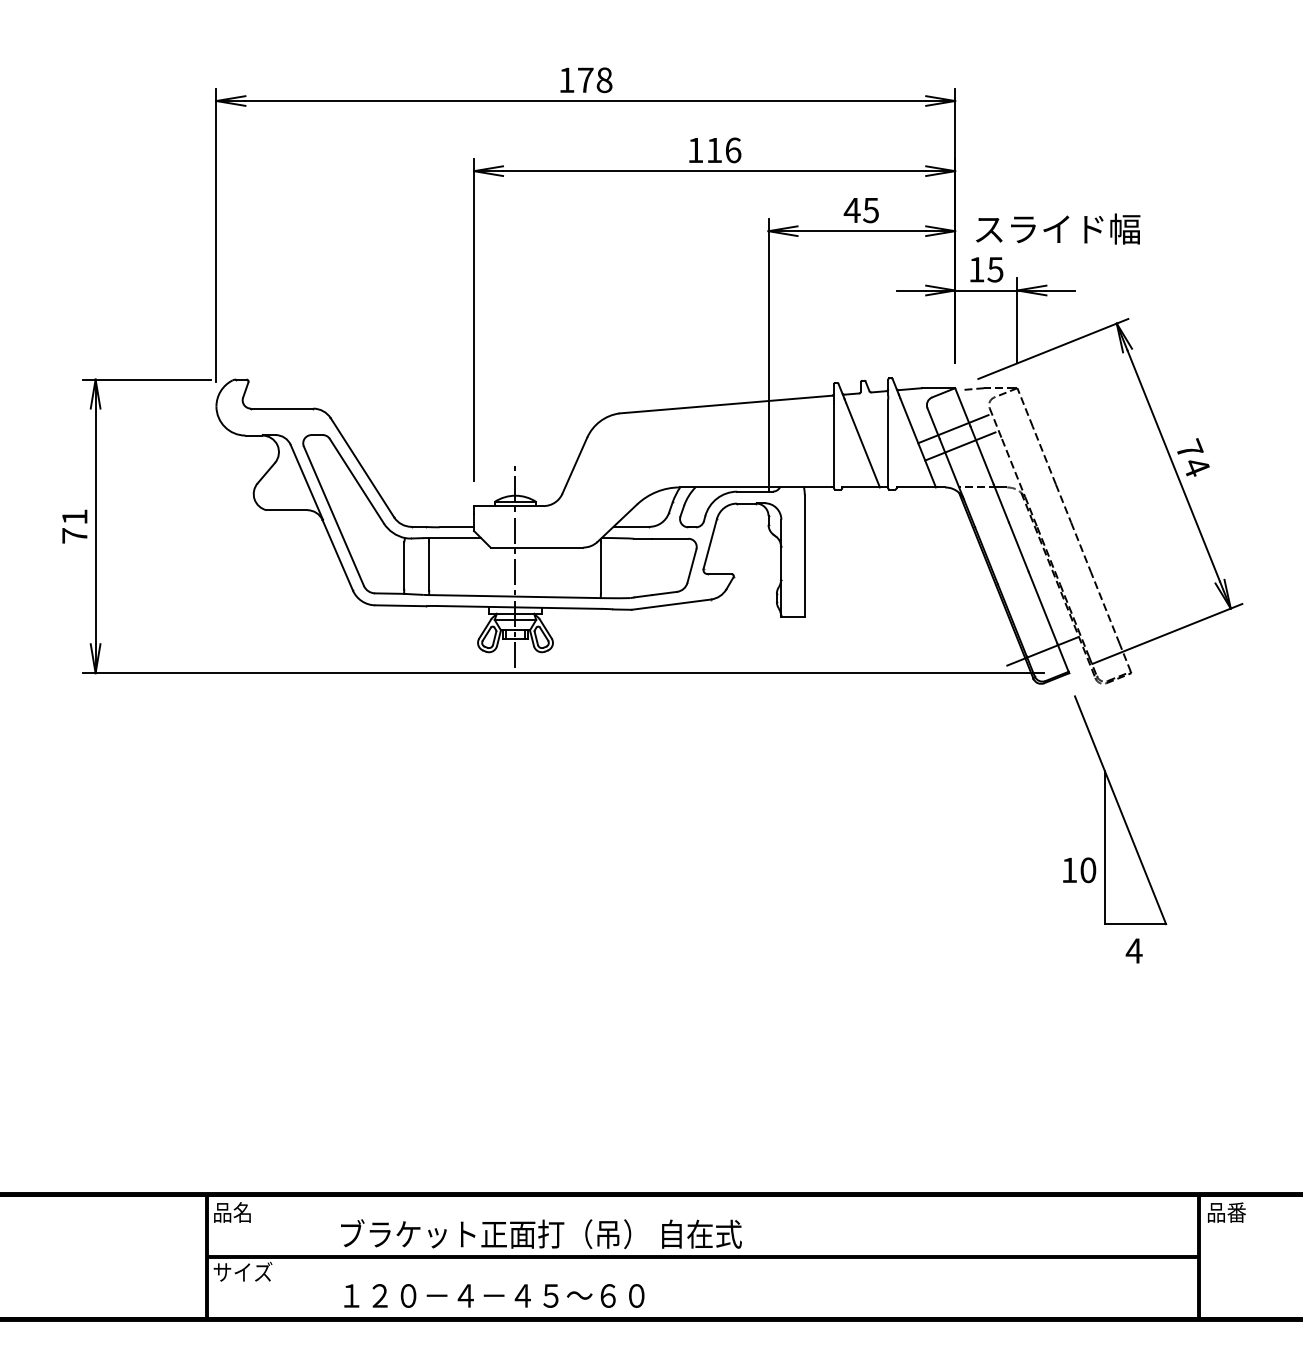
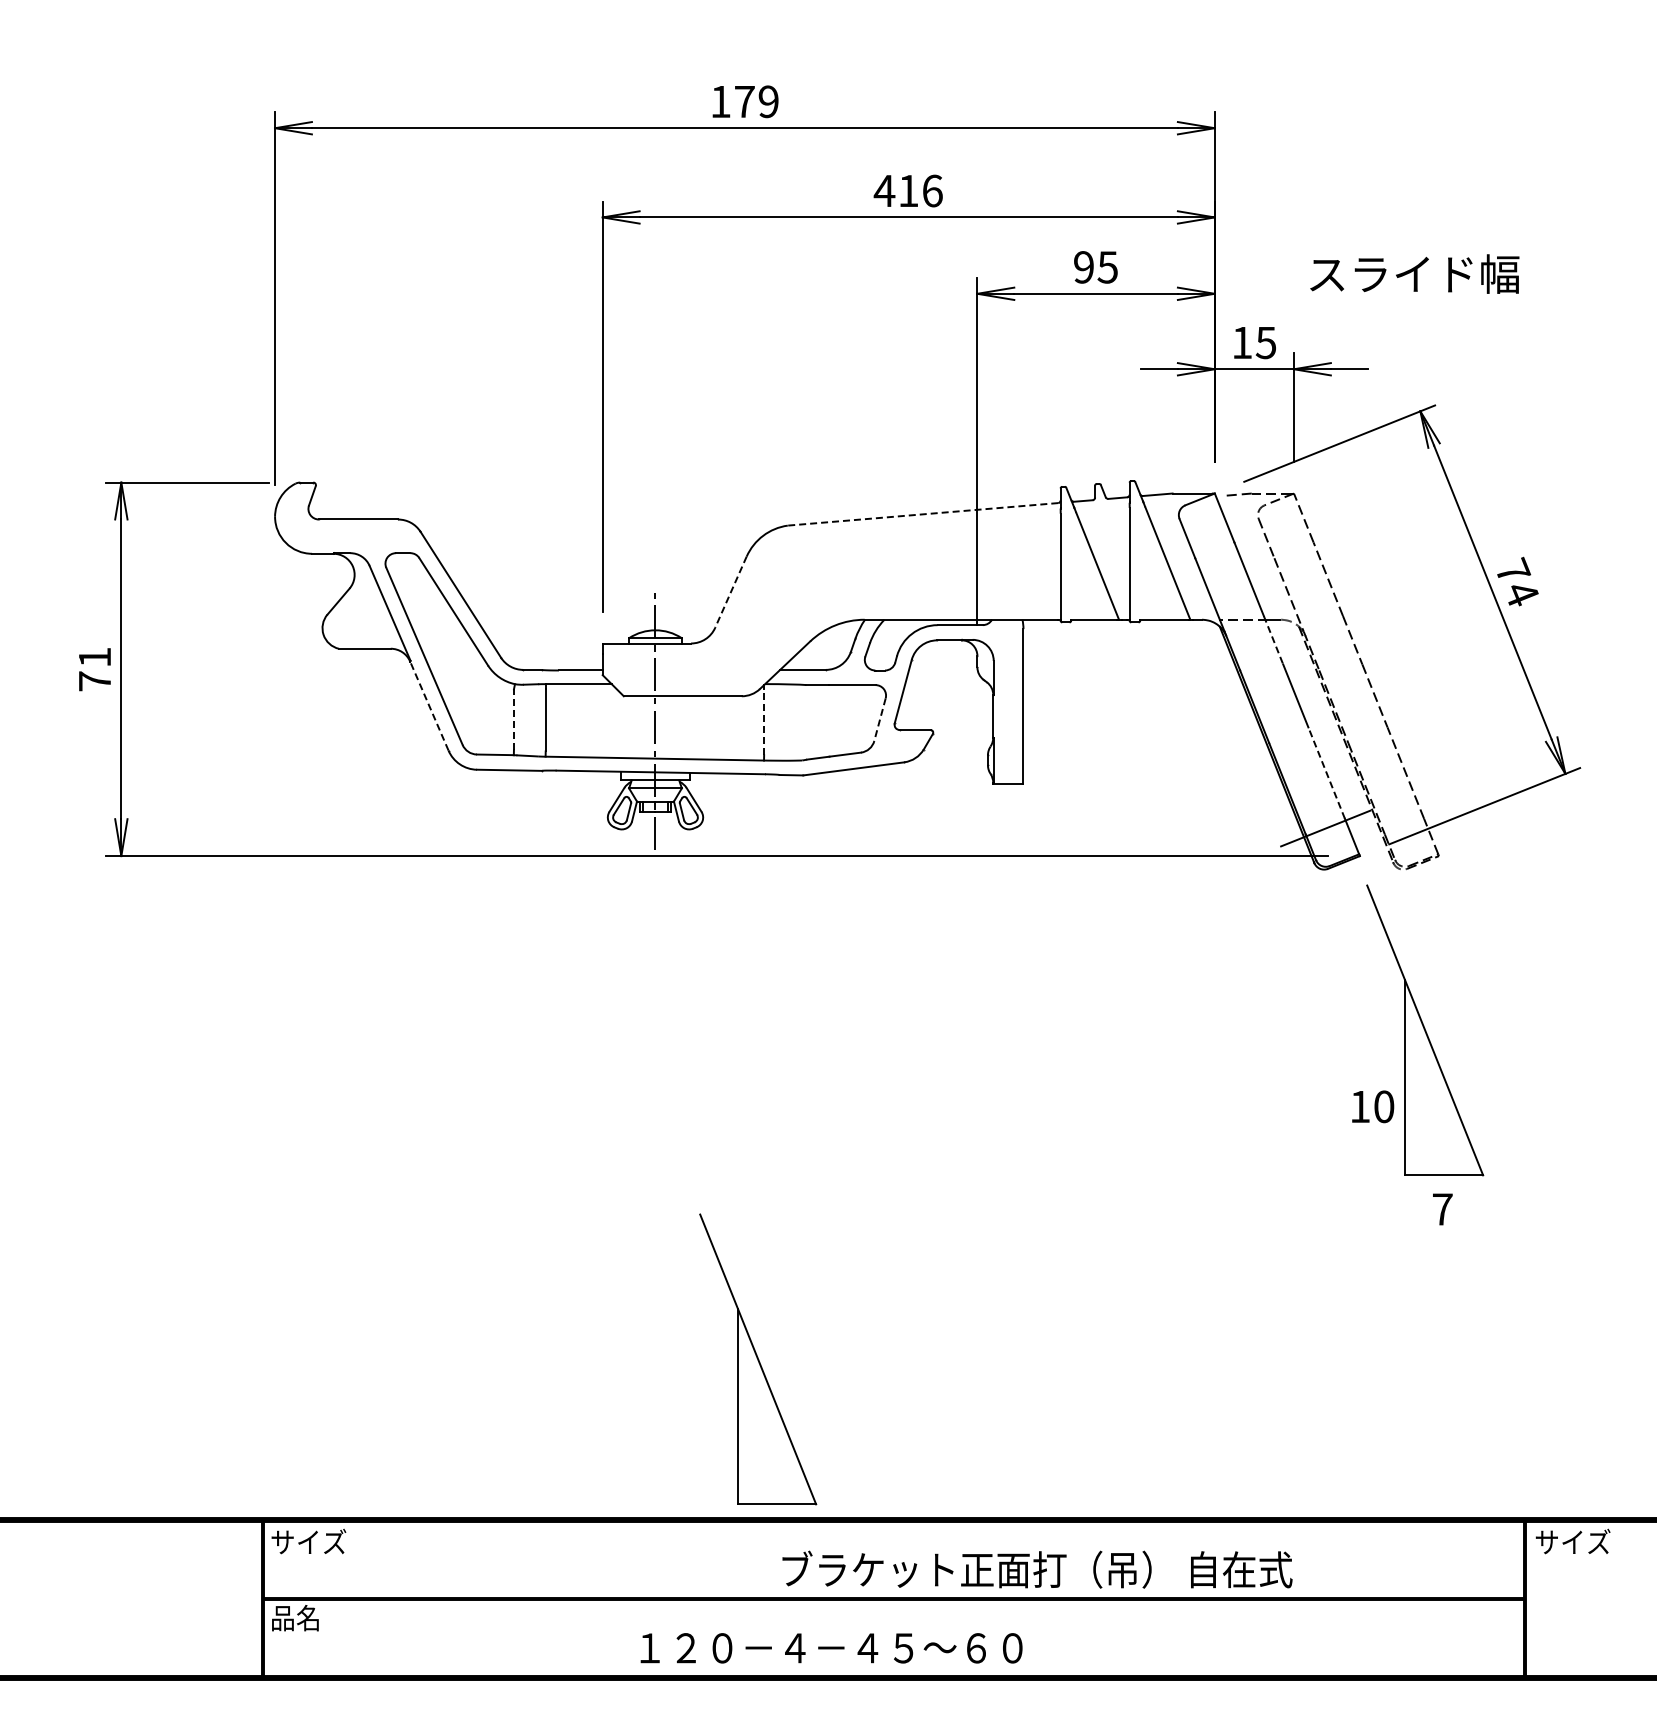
text: (604, 80) -> (768, 101), 178 -> 179
text: (695, 149) -> (884, 190), 116 -> 416
text: (851, 210) -> (1083, 267), 45 -> 95
text: (1057, 228) -> (1414, 273), moved
line: (726, 404) -> (923, 514), solid -> dashed
line: (953, 429) -> (1212, 545), removed
line: (960, 446) -> (1221, 567), removed
line: (574, 466) -> (730, 592), solid -> dashed
line: (1001, 503) -> (1273, 640), solid -> dashed
line: (337, 555) -> (429, 706), solid -> dashed
line: (403, 565) -> (513, 719), solid -> dashed
line: (691, 566) -> (879, 720), solid -> dashed
line: (601, 568) -> (764, 722), solid -> dashed
line: (1042, 607) -> (1326, 772), solid -> dashed
text: (1134, 951) -> (1442, 1209), 4 -> 7
part: (596, 1068) -> (758, 1359), added
text: (242, 1212) -> (308, 1541), 品名 -> サイズ
text: (1236, 1212) -> (1572, 1541), 品番 -> サイズ
text: (541, 1234) -> (1037, 1569), moved
text: (242, 1271) -> (308, 1617), サイズ -> 品名
text: (494, 1296) -> (831, 1648), moved

